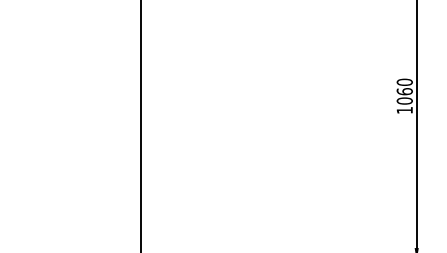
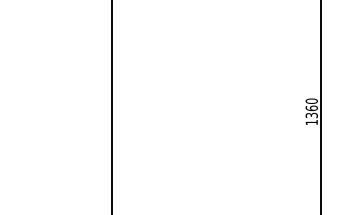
text: (404, 101) -> (311, 115), 1060 -> 1360

